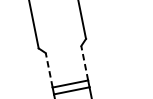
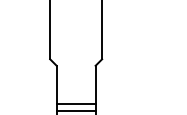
line: (84, 63) -> (95, 84), dashed -> solid
line: (49, 70) -> (56, 84), dashed -> solid

